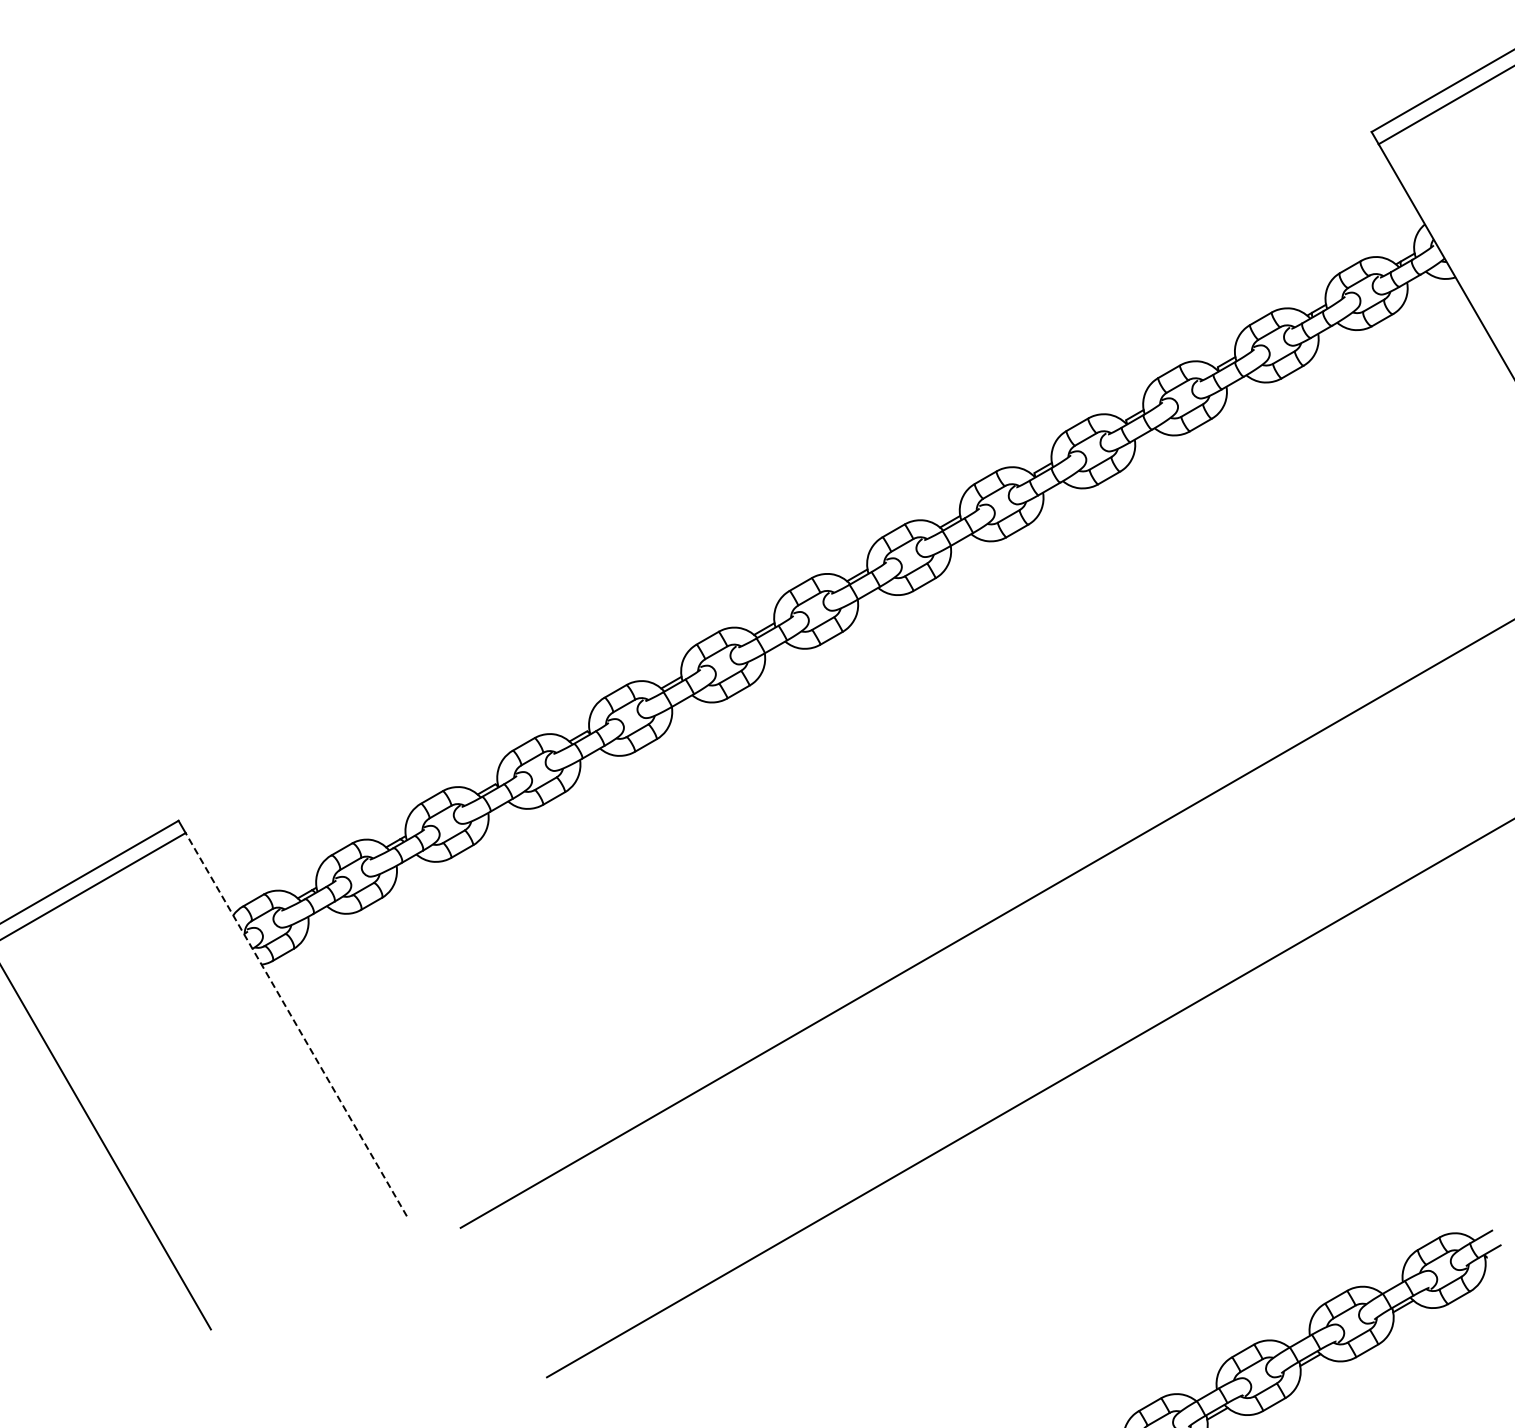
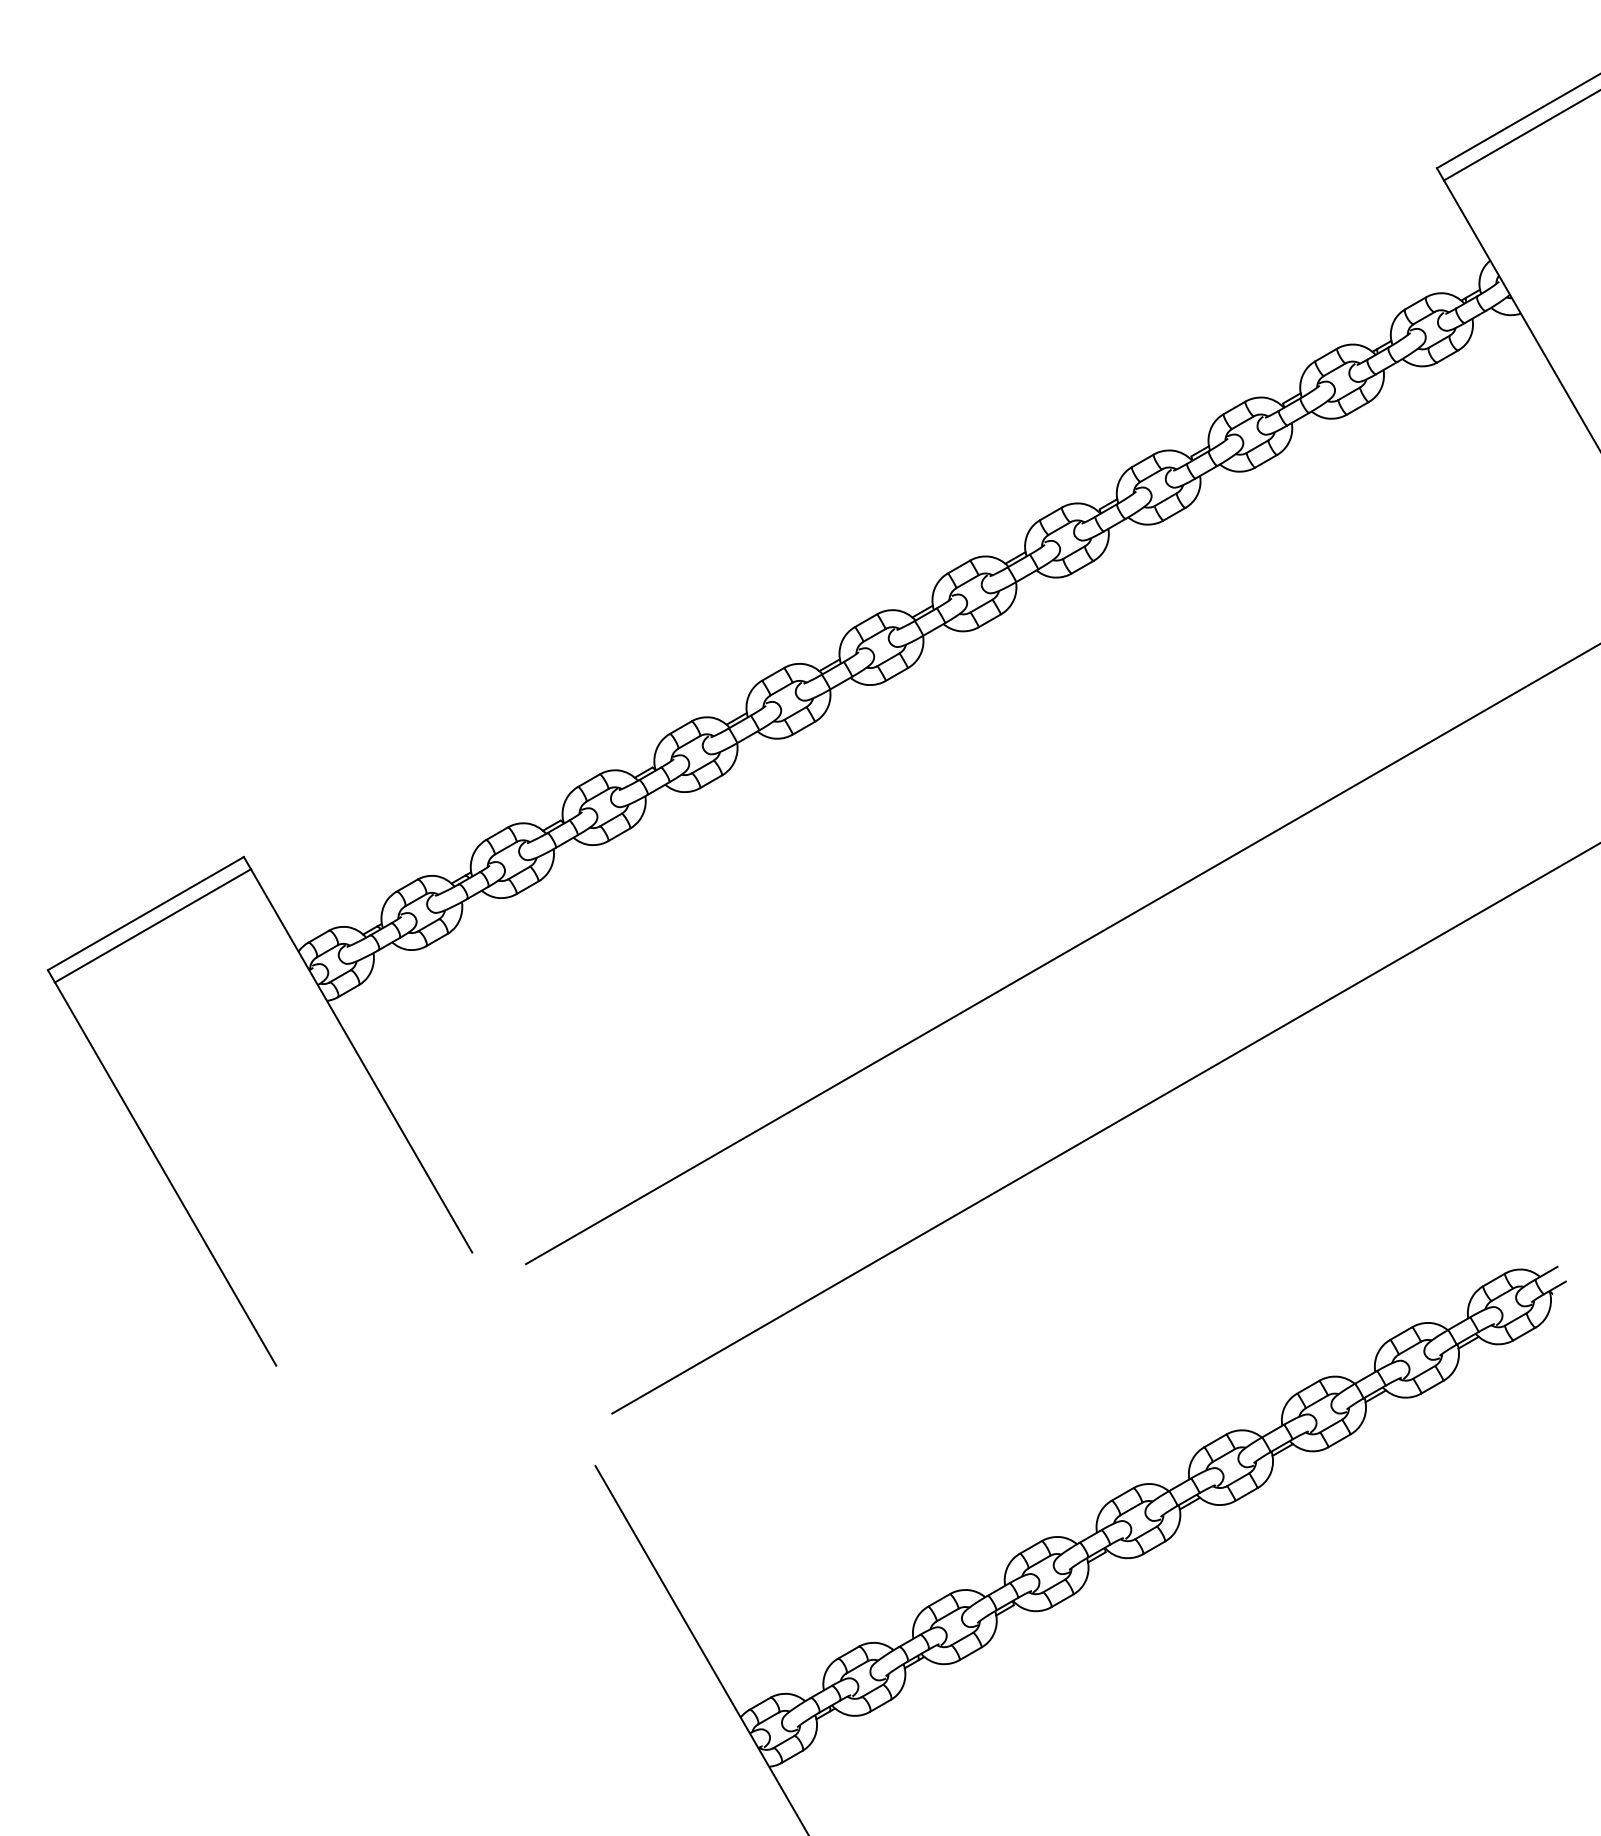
line: (296, 1024) -> (361, 1060), dashed -> solid

